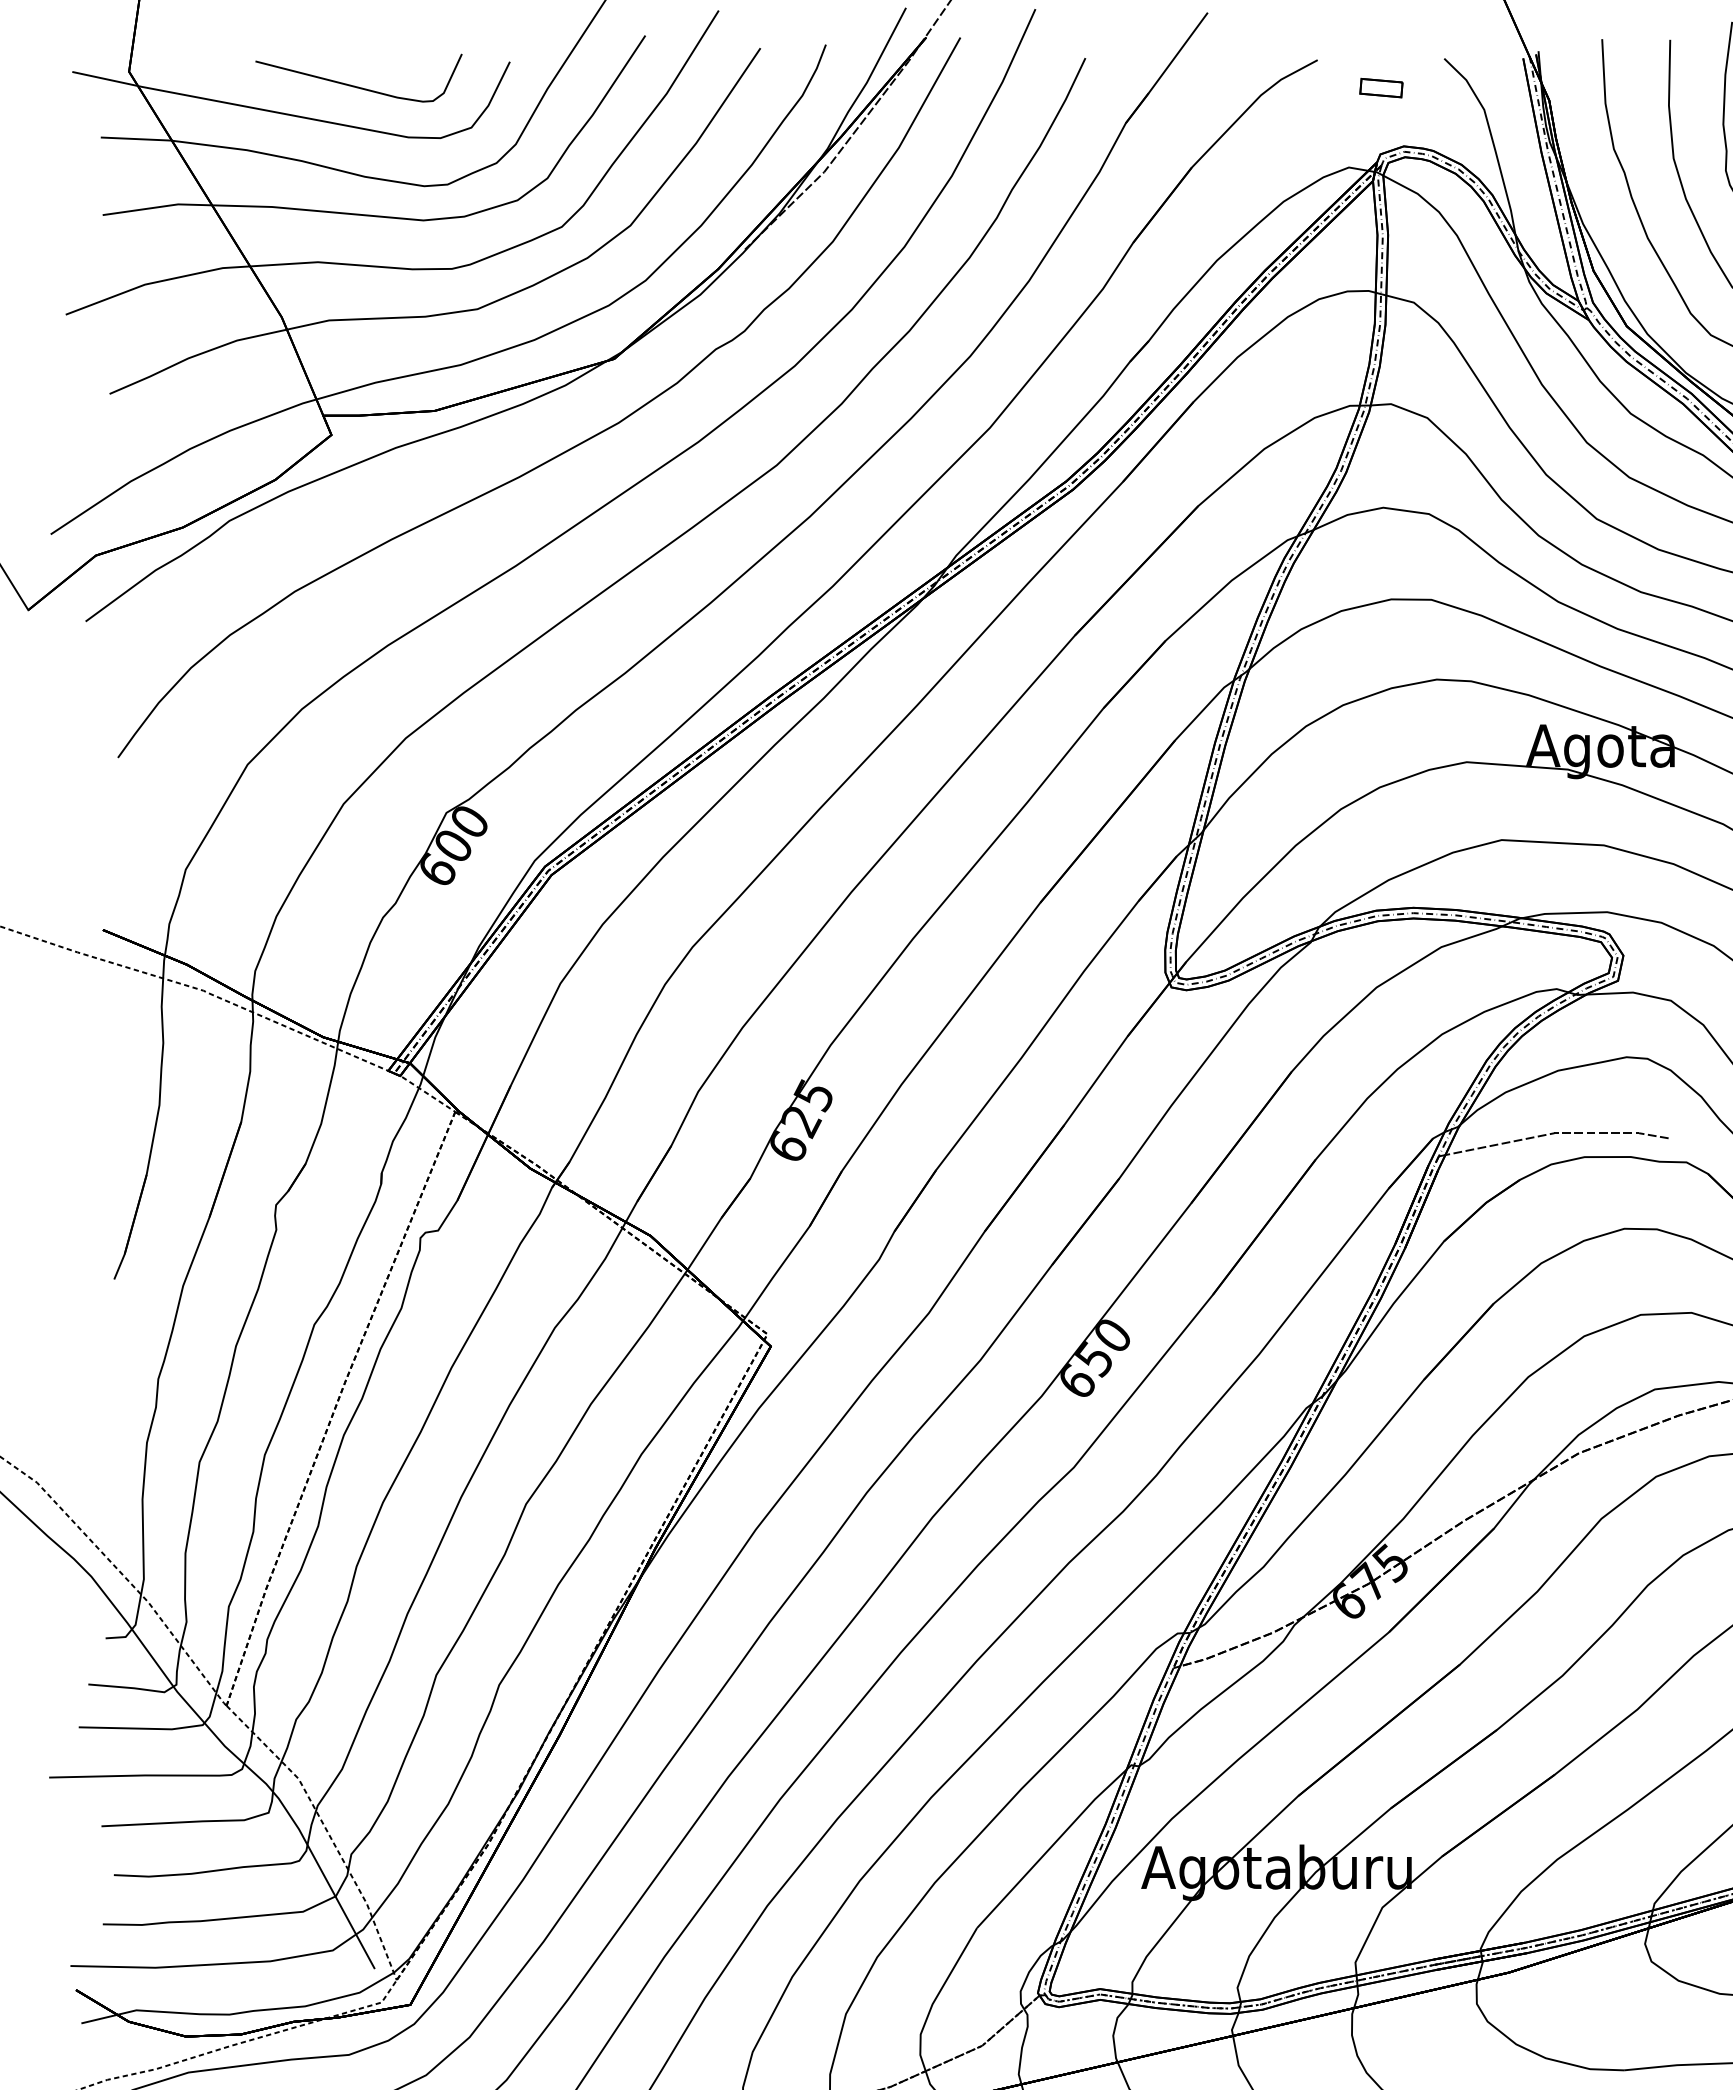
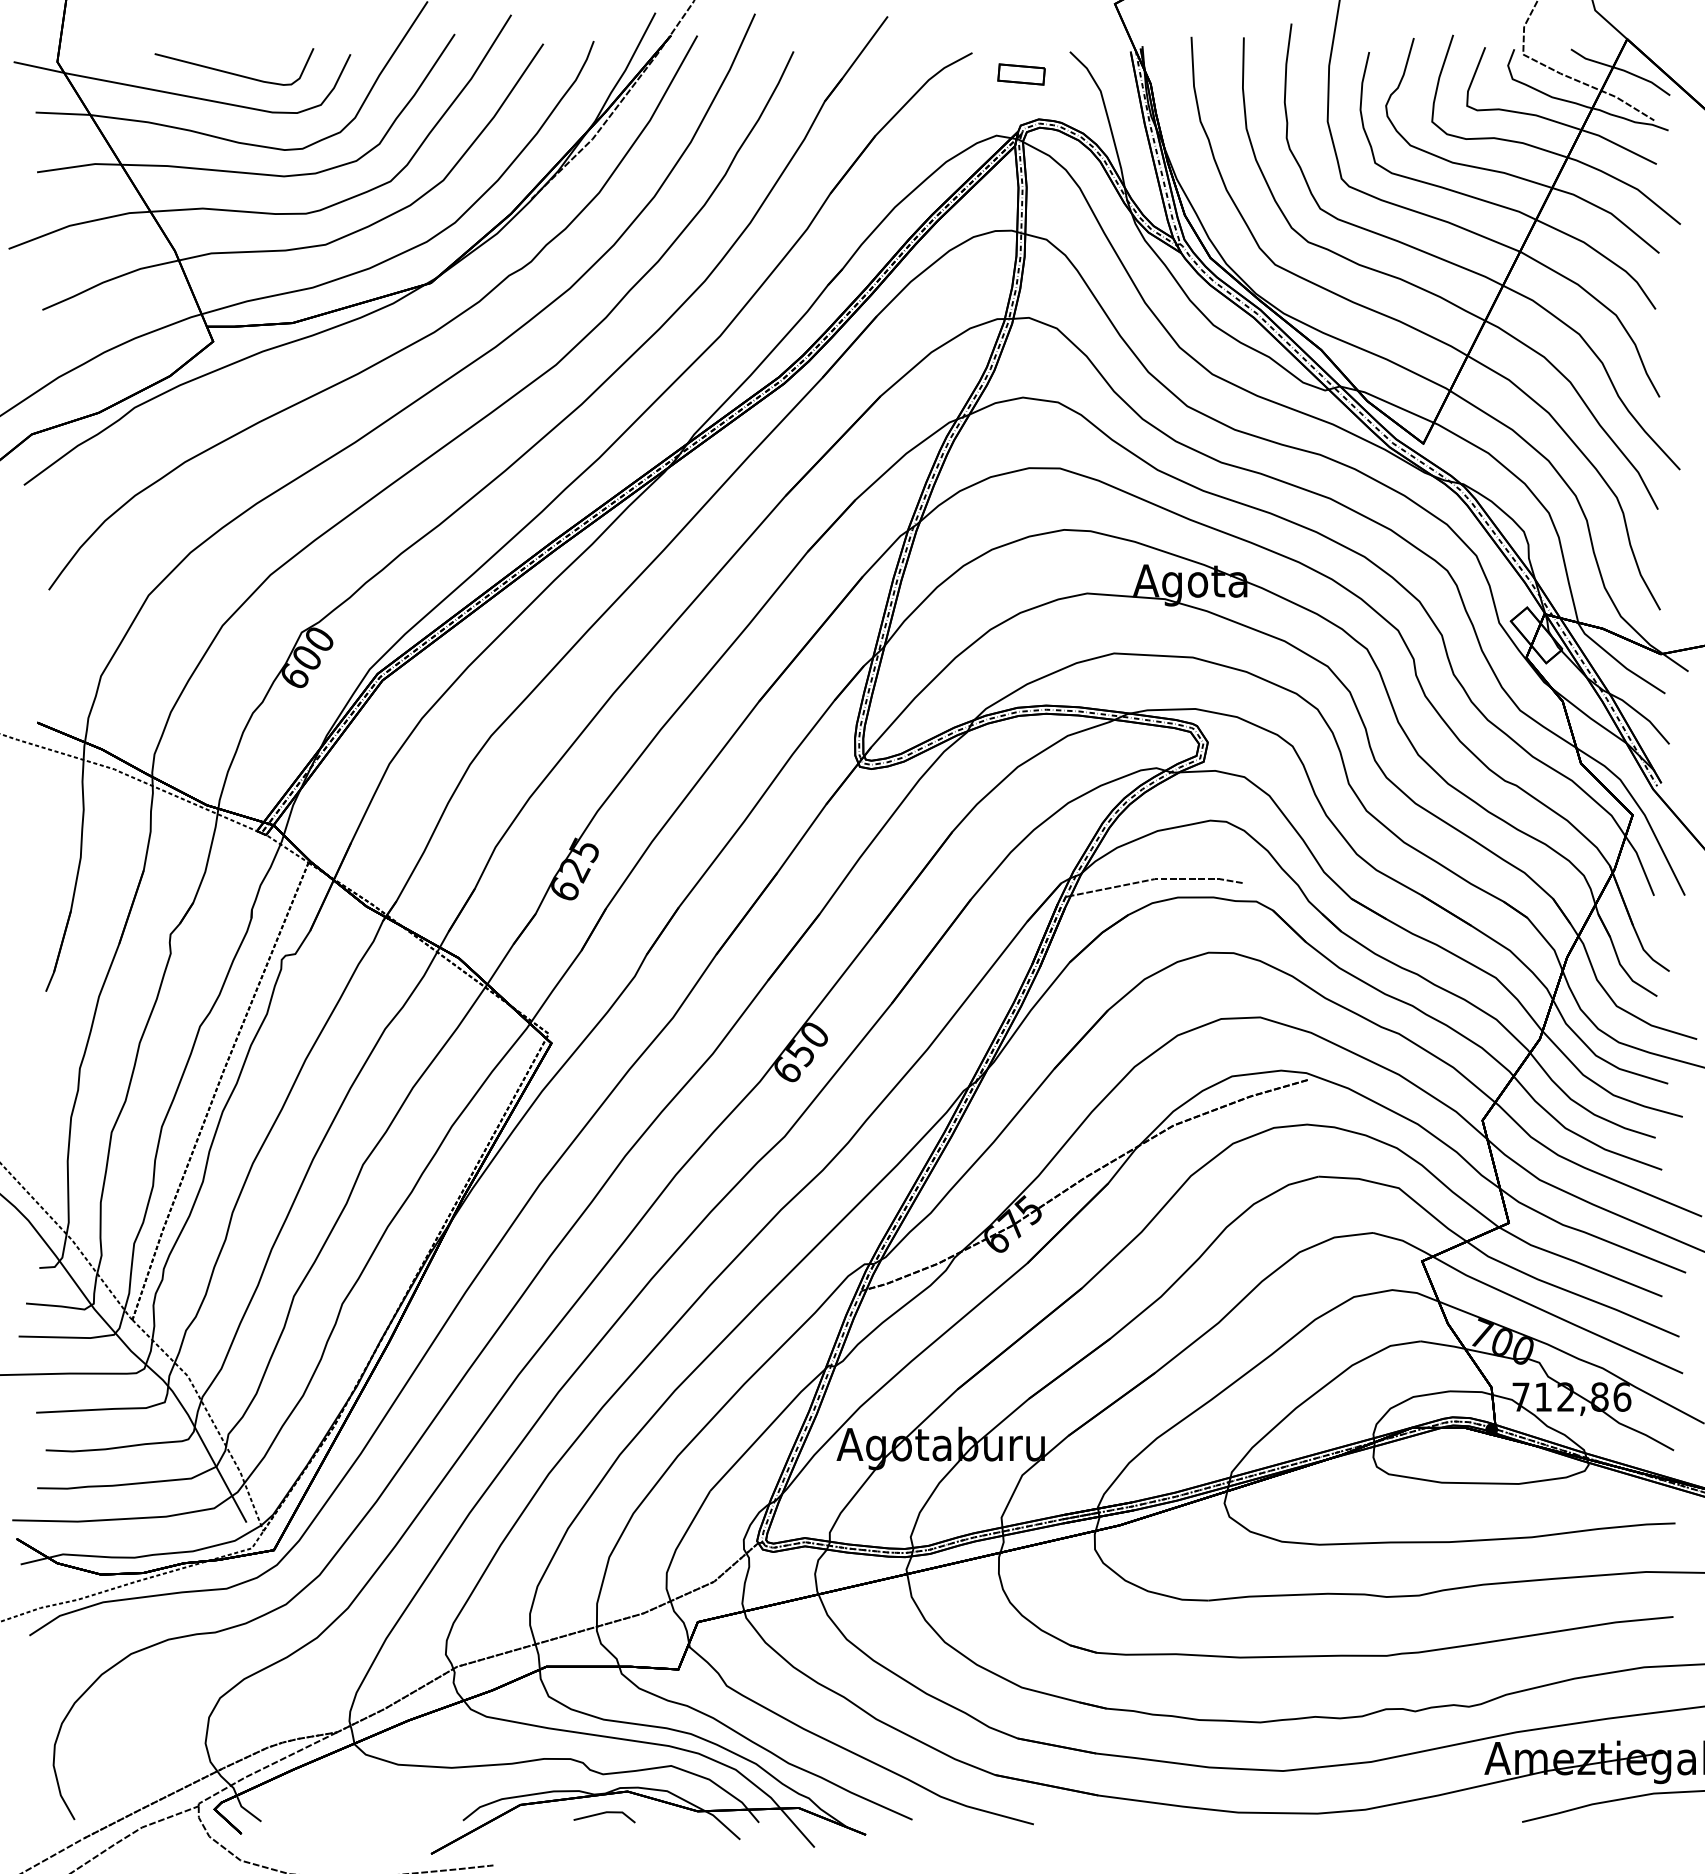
part: (1381, 88) -> (1021, 74), size x1.43

